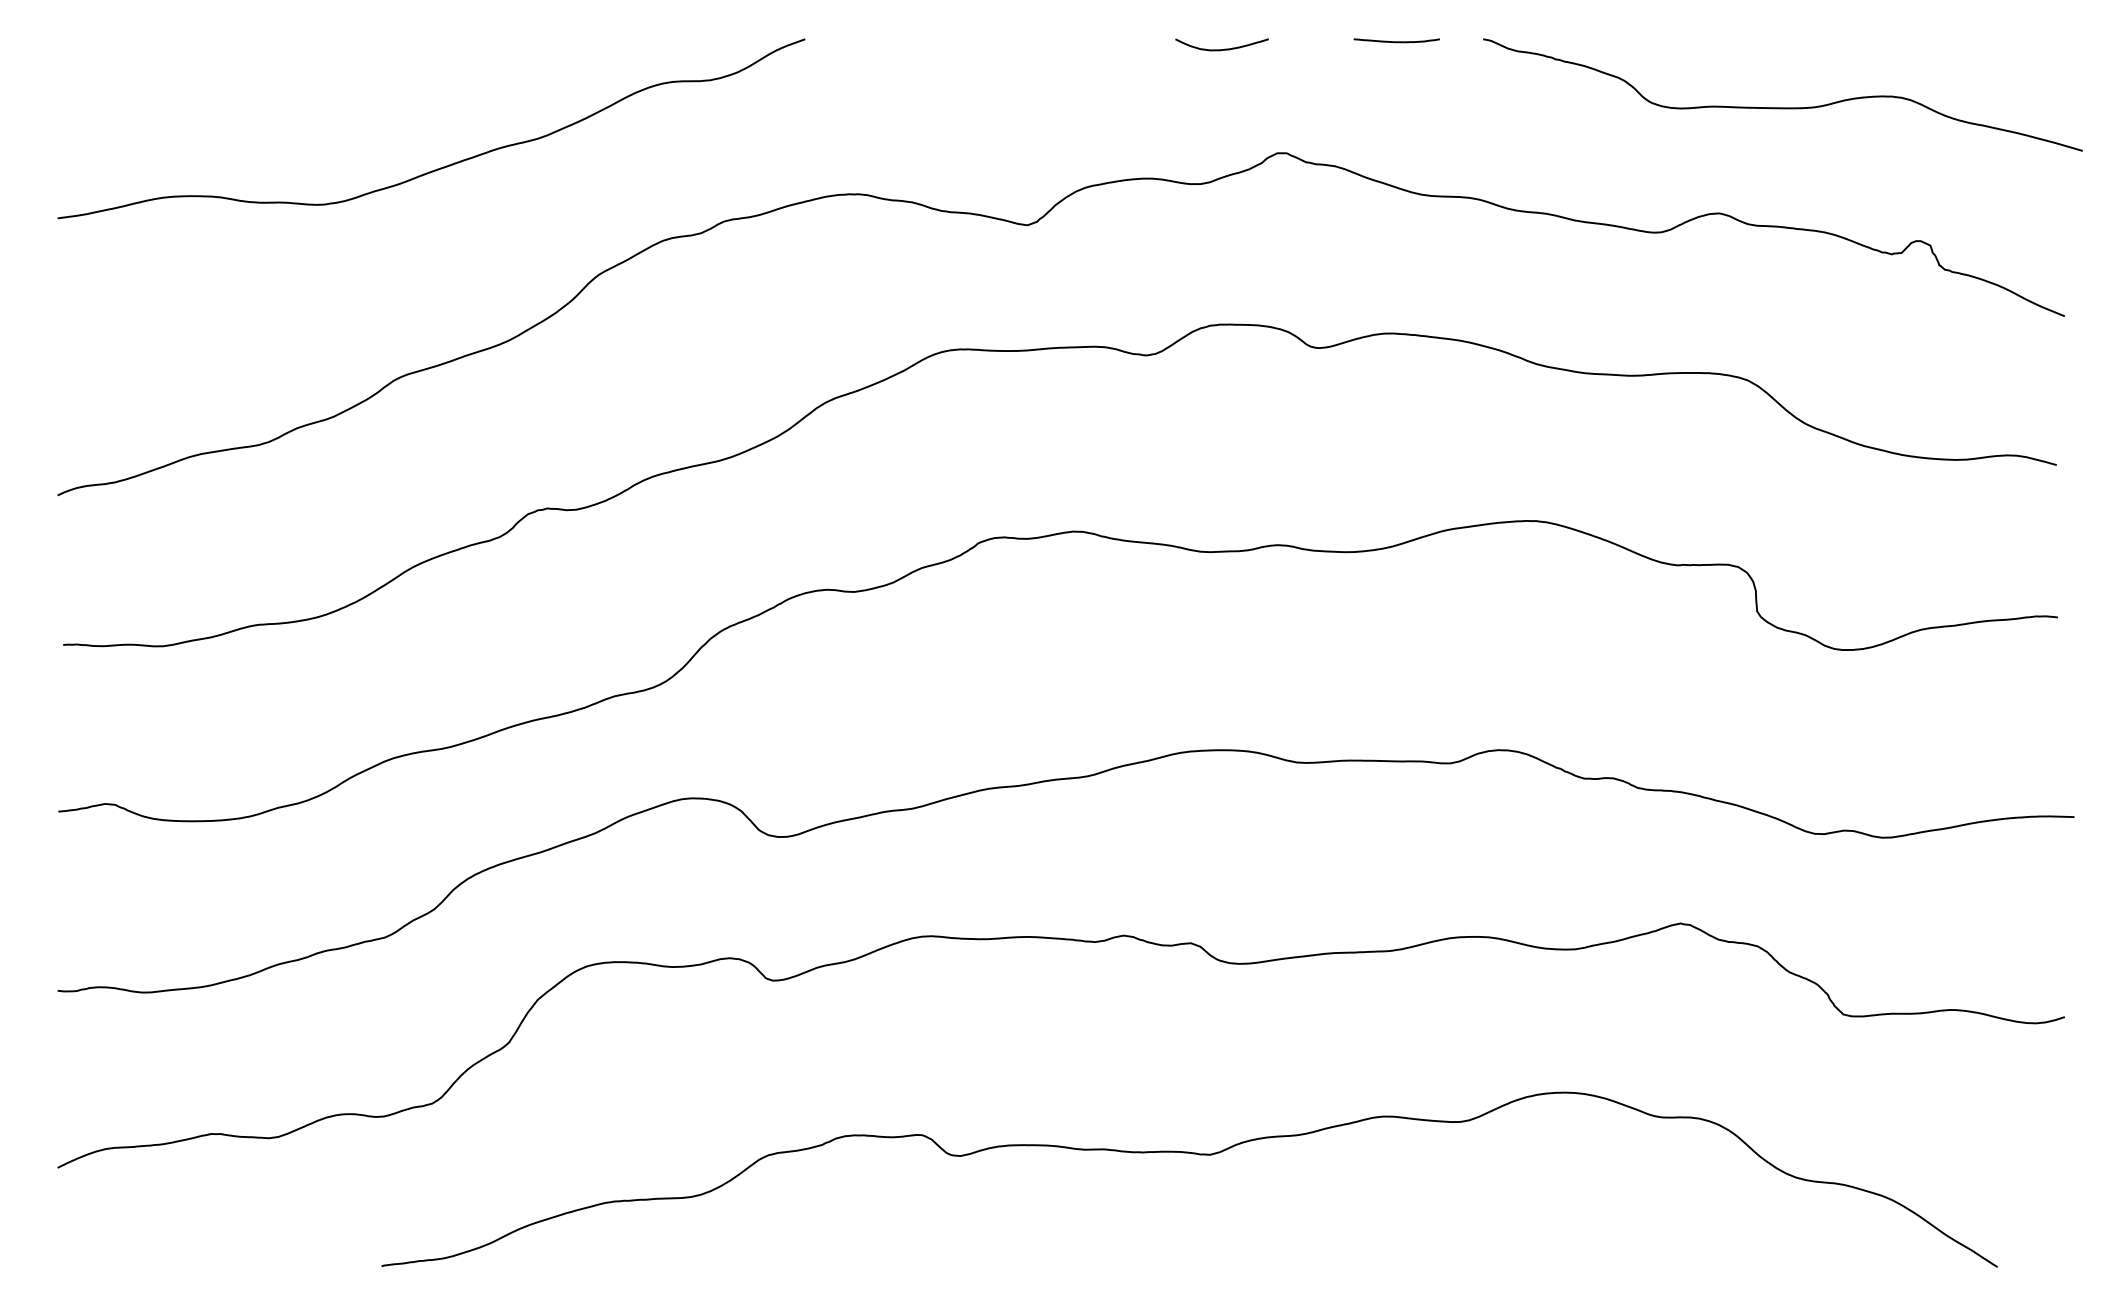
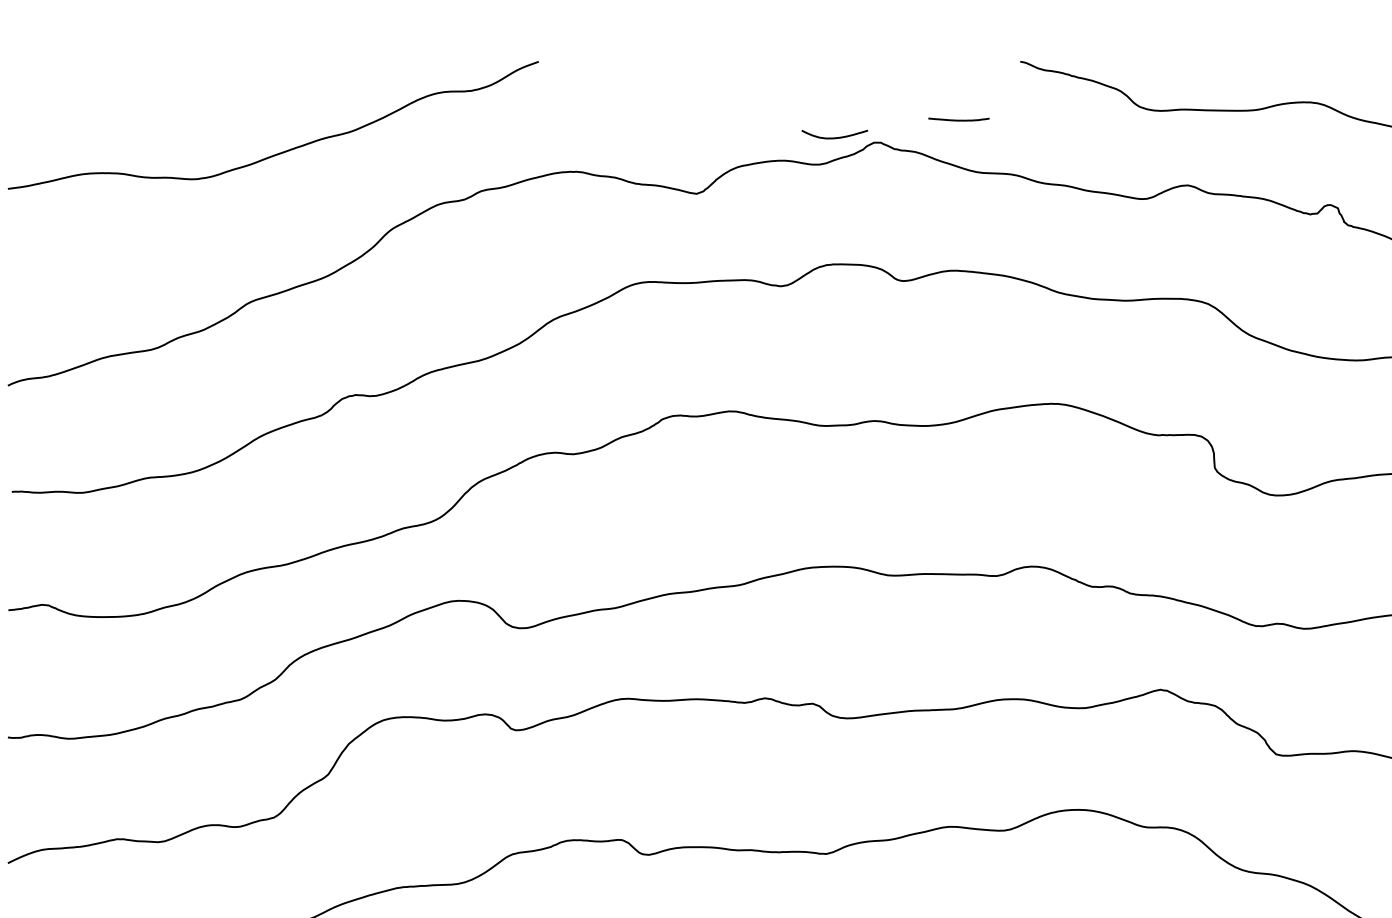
curve: (1396, 41) -> (958, 120), moved
curve: (1224, 48) -> (836, 137), moved

